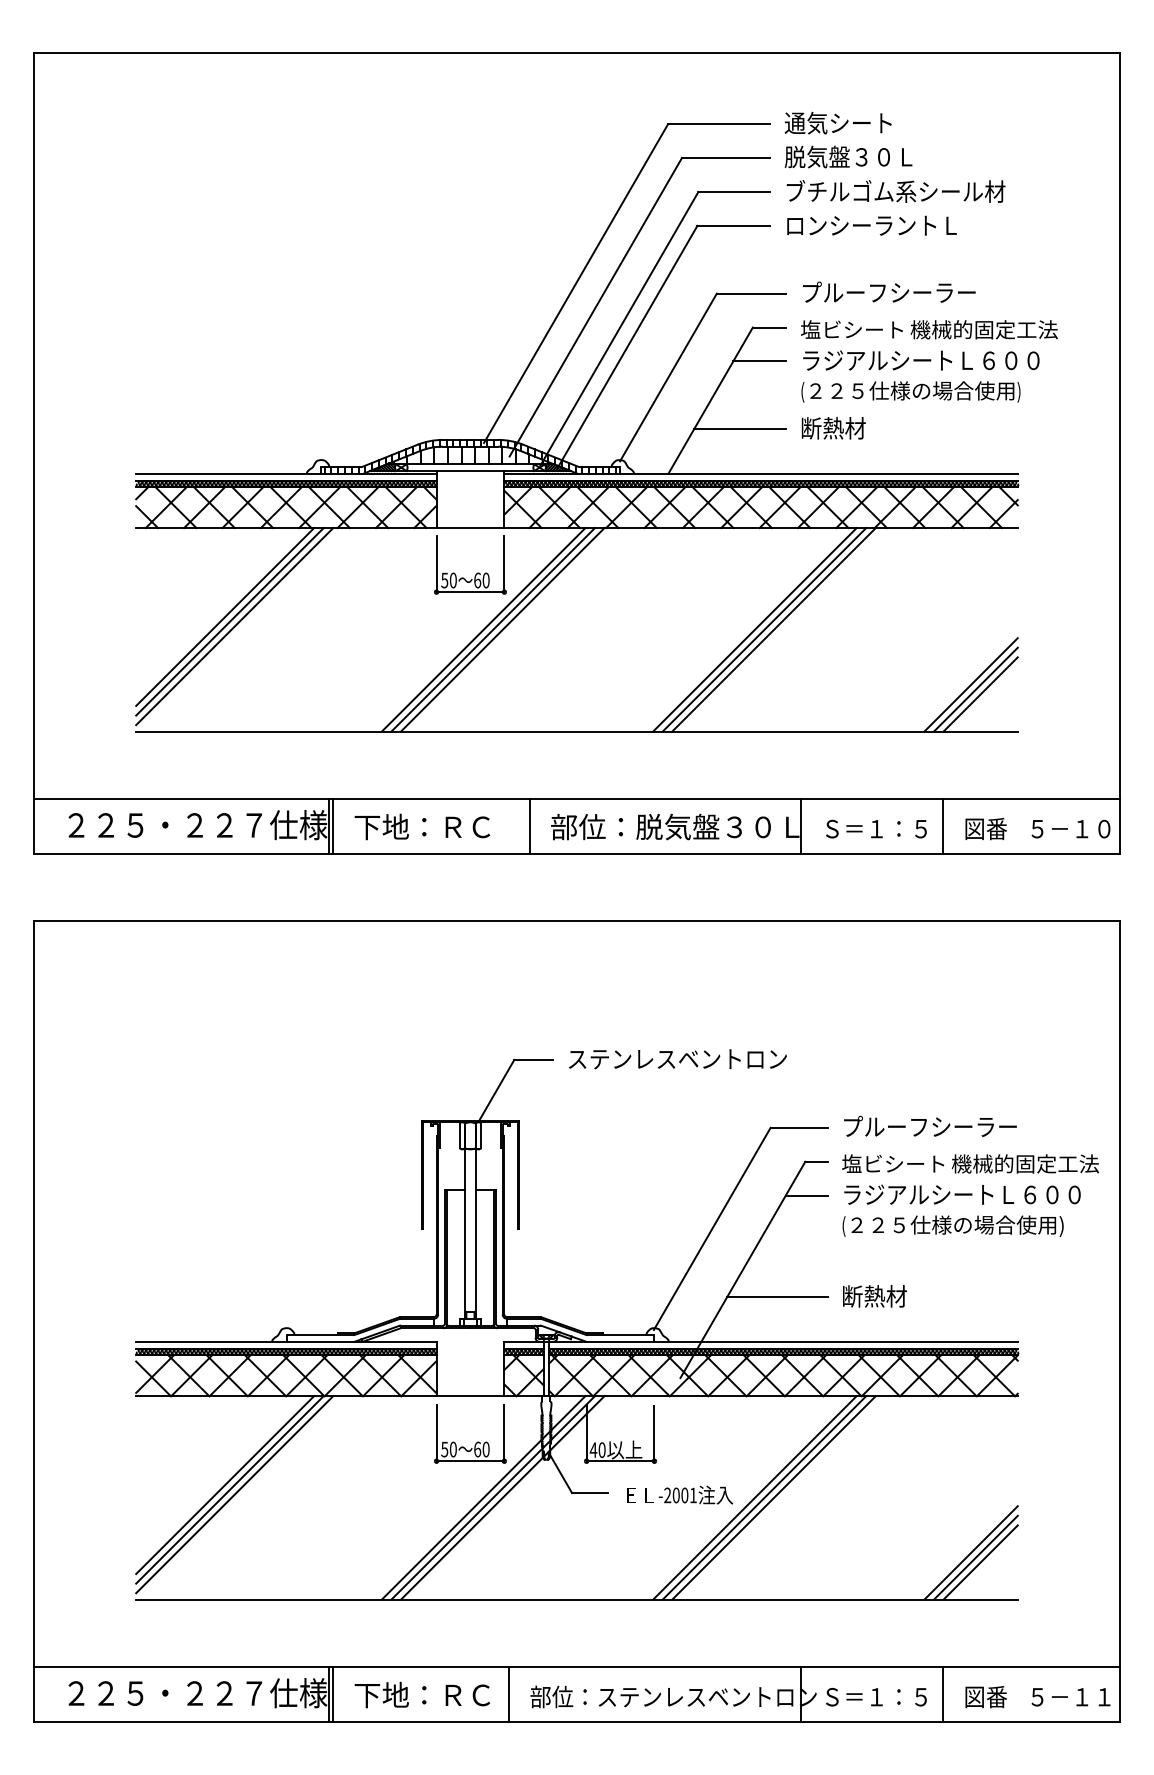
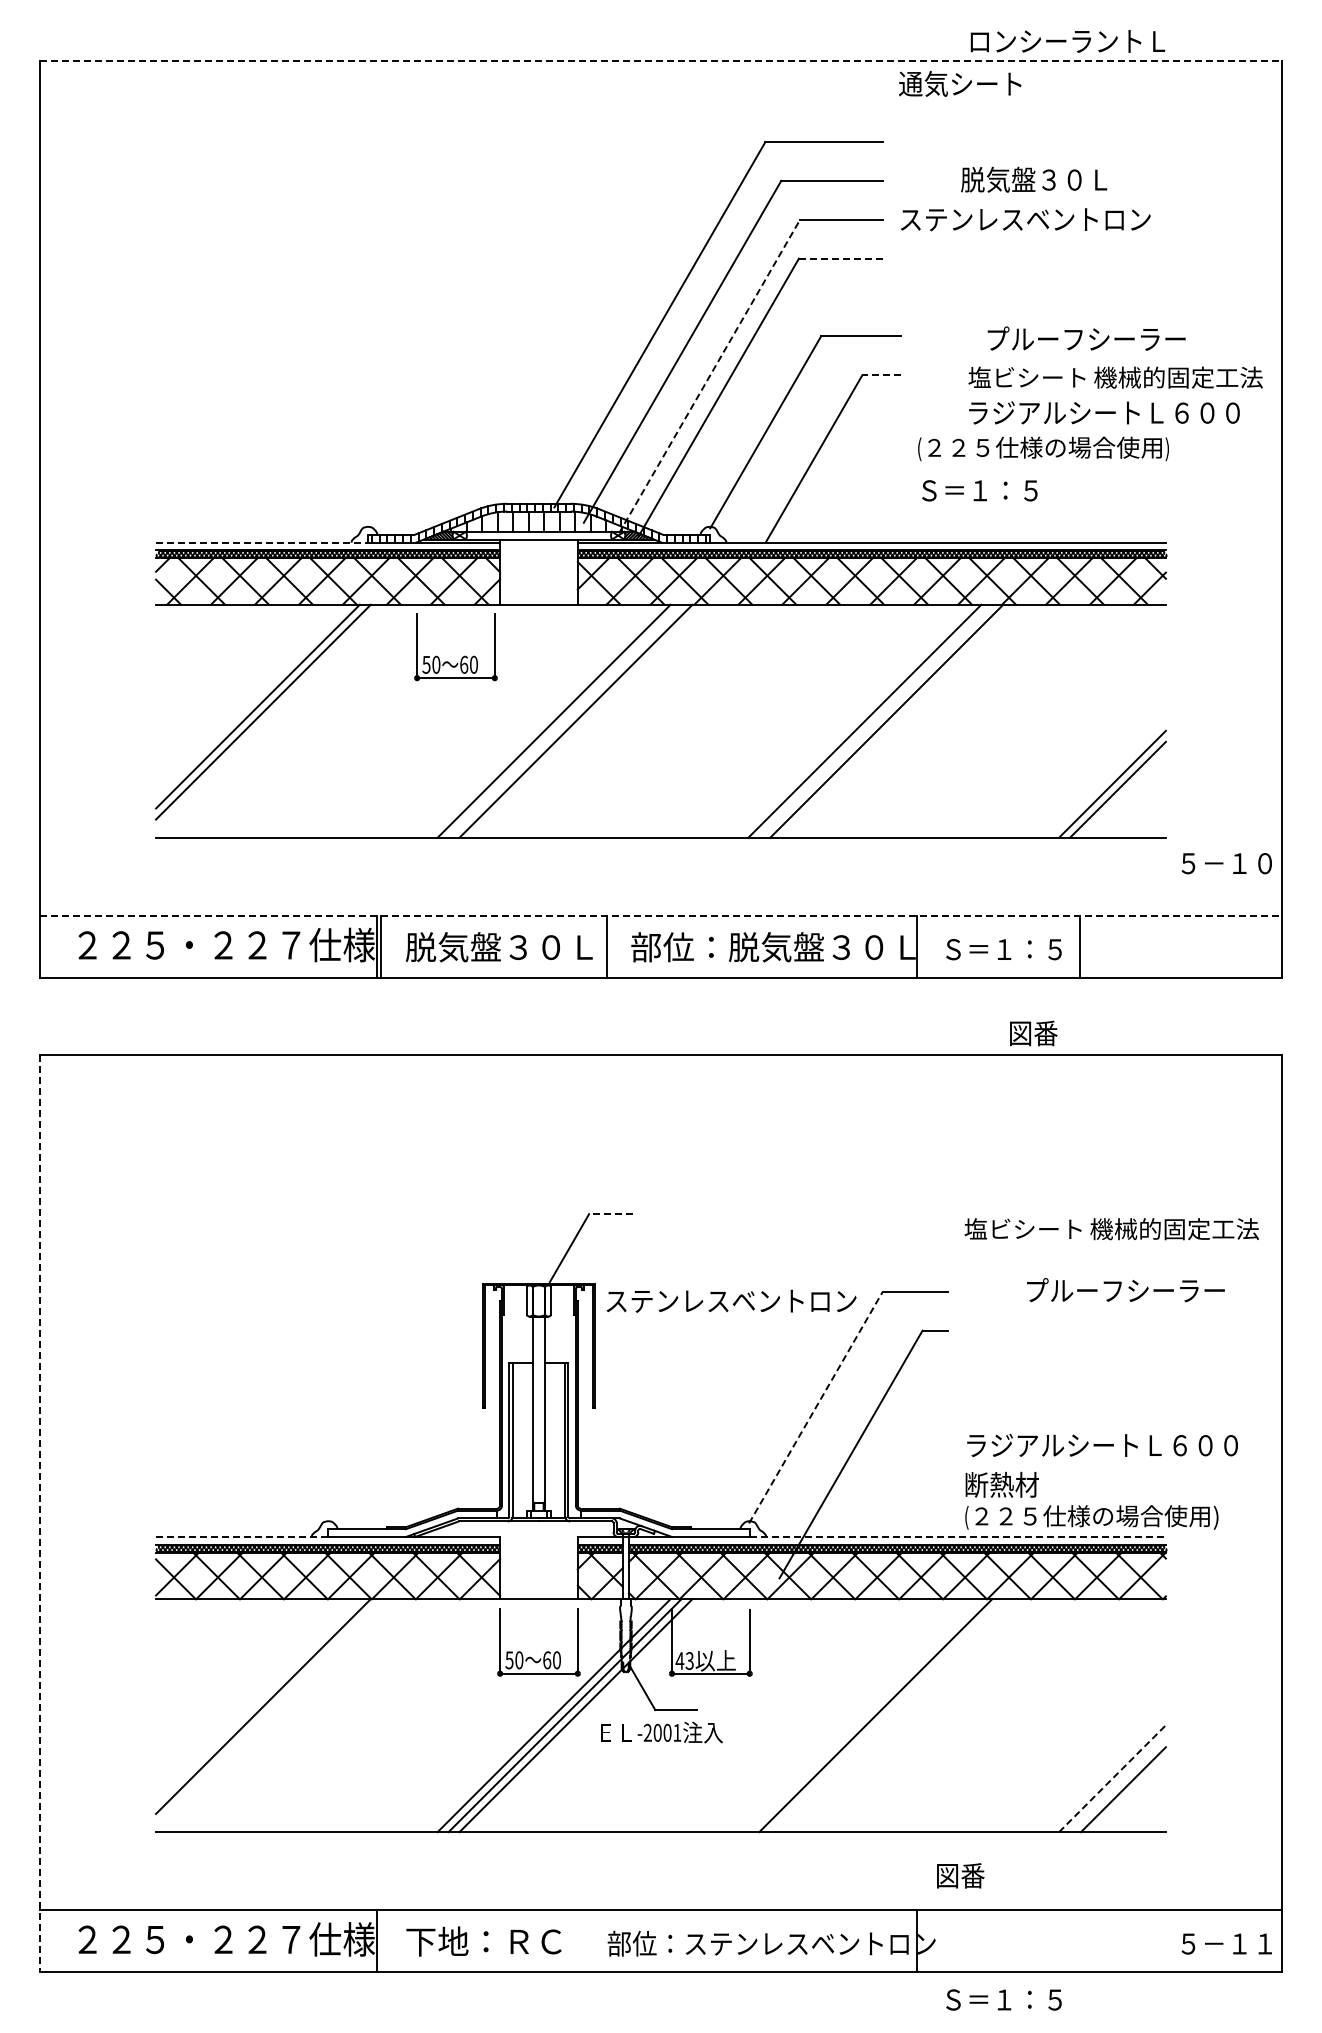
line: (577, 52) -> (661, 60), solid -> dashed
text: (838, 122) -> (960, 83), moved
text: (848, 156) -> (1034, 179), moved
text: (896, 191) -> (1026, 219), ブチルゴム系シール材 -> ステンレスベントロン
line: (733, 225) -> (840, 258), solid -> dashed
text: (871, 225) -> (1067, 41), moved
text: (889, 292) -> (1086, 338), moved
line: (769, 327) -> (881, 375), solid -> dashed
line: (619, 328) -> (709, 376), solid -> dashed
text: (929, 329) -> (1115, 377), moved
text: (921, 360) -> (1104, 412), moved
line: (759, 361) -> (869, 413), removed
text: (853, 428) -> (977, 490), 断熱材 -> Ｓ＝１：５
line: (739, 429) -> (847, 491), removed
line: (229, 473) -> (262, 542), solid -> dashed
part: (476, 573) -> (462, 656), moved
line: (234, 626) -> (268, 717), removed
line: (492, 629) -> (564, 720), removed
line: (764, 629) -> (875, 720), removed
line: (979, 693) -> (1122, 794), removed
line: (577, 799) -> (661, 915), solid -> dashed
text: (435, 827) -> (498, 947), 下地：ＲＣ -> 脱気盤３０Ｌ
text: (986, 829) -> (1033, 1033), moved
text: (1070, 829) -> (1226, 863), moved
text: (677, 1058) -> (731, 1300), moved
line: (532, 1060) -> (610, 1214), solid -> dashed
text: (930, 1126) -> (1125, 1290), moved
text: (970, 1164) -> (1111, 1229), moved
text: (962, 1193) -> (1102, 1444), moved
line: (807, 1195) -> (924, 1369), removed
text: (952, 1226) -> (1091, 1517), moved
line: (711, 1228) -> (815, 1407), solid -> dashed
line: (777, 1297) -> (890, 1486), removed
line: (34, 1322) -> (39, 1514), solid -> dashed
line: (211, 1341) -> (242, 1536), solid -> dashed
line: (836, 1341) -> (958, 1536), solid -> dashed
text: (601, 1449) -> (689, 1660), 40 -> 43
line: (224, 1484) -> (257, 1700), removed
line: (234, 1494) -> (268, 1711), removed
text: (679, 1495) -> (661, 1732), moved
line: (754, 1497) -> (864, 1715), removed
line: (773, 1497) -> (886, 1715), removed
line: (971, 1552) -> (1112, 1778), solid -> dashed
line: (975, 1557) -> (1117, 1784), removed
line: (332, 1694) -> (381, 1940), removed
line: (509, 1694) -> (583, 1940), removed
line: (943, 1694) -> (1080, 1940), removed
text: (876, 1696) -> (1003, 1999), moved
text: (986, 1696) -> (960, 1875), moved

